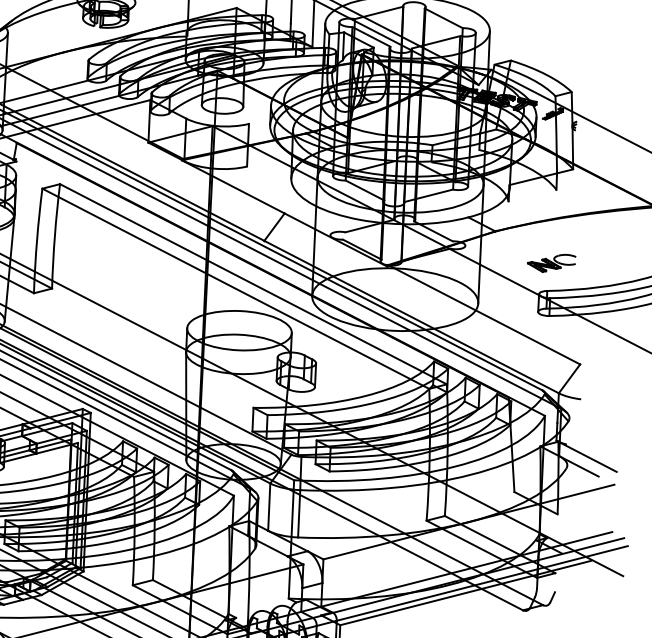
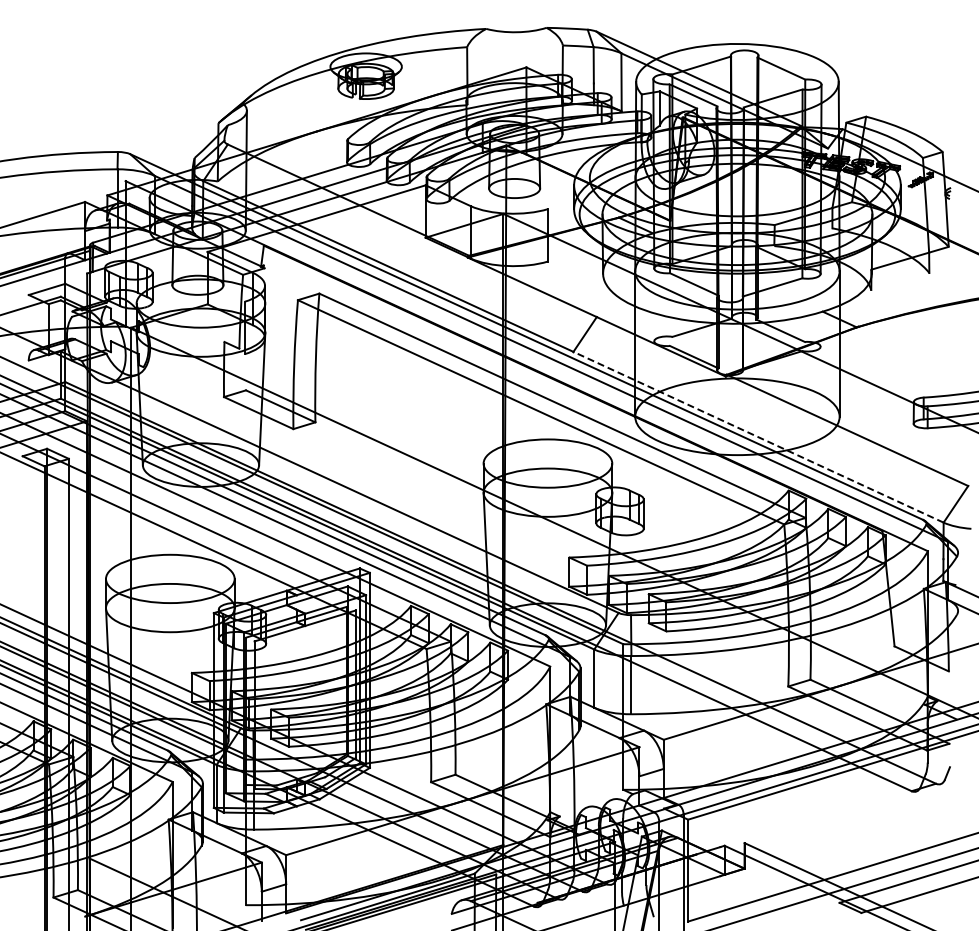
part: (551, 263) -> (927, 363), removed
line: (411, 317) -> (758, 437), solid -> dashed

